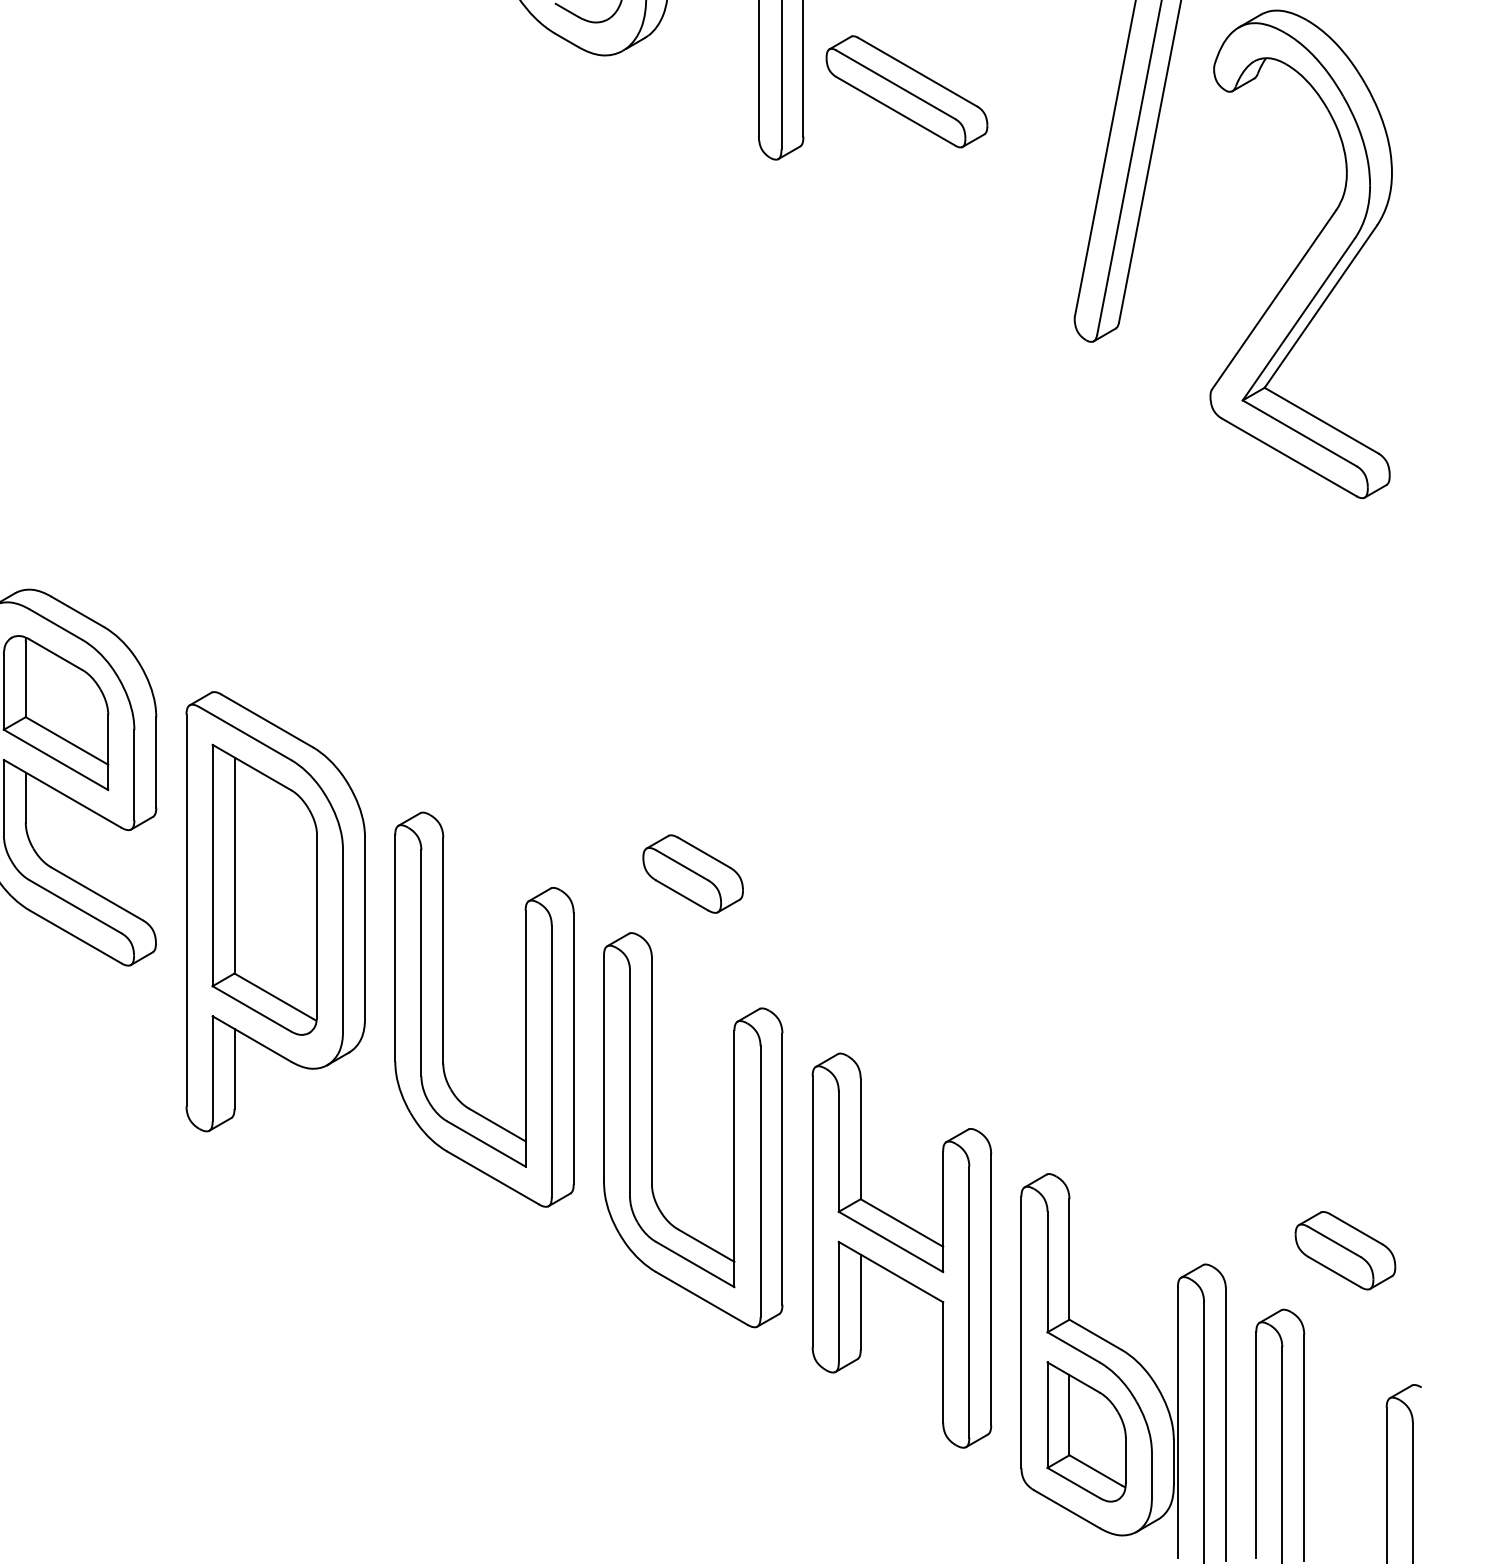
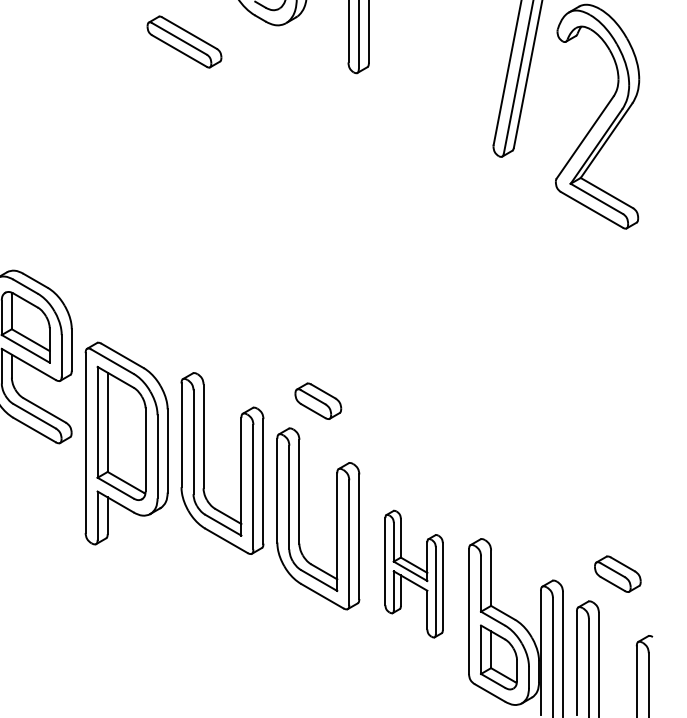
part: (906, 90) -> (184, 41), moved
part: (275, 911) -> (126, 443), moved
part: (900, 1249) -> (413, 573), size x0.7

